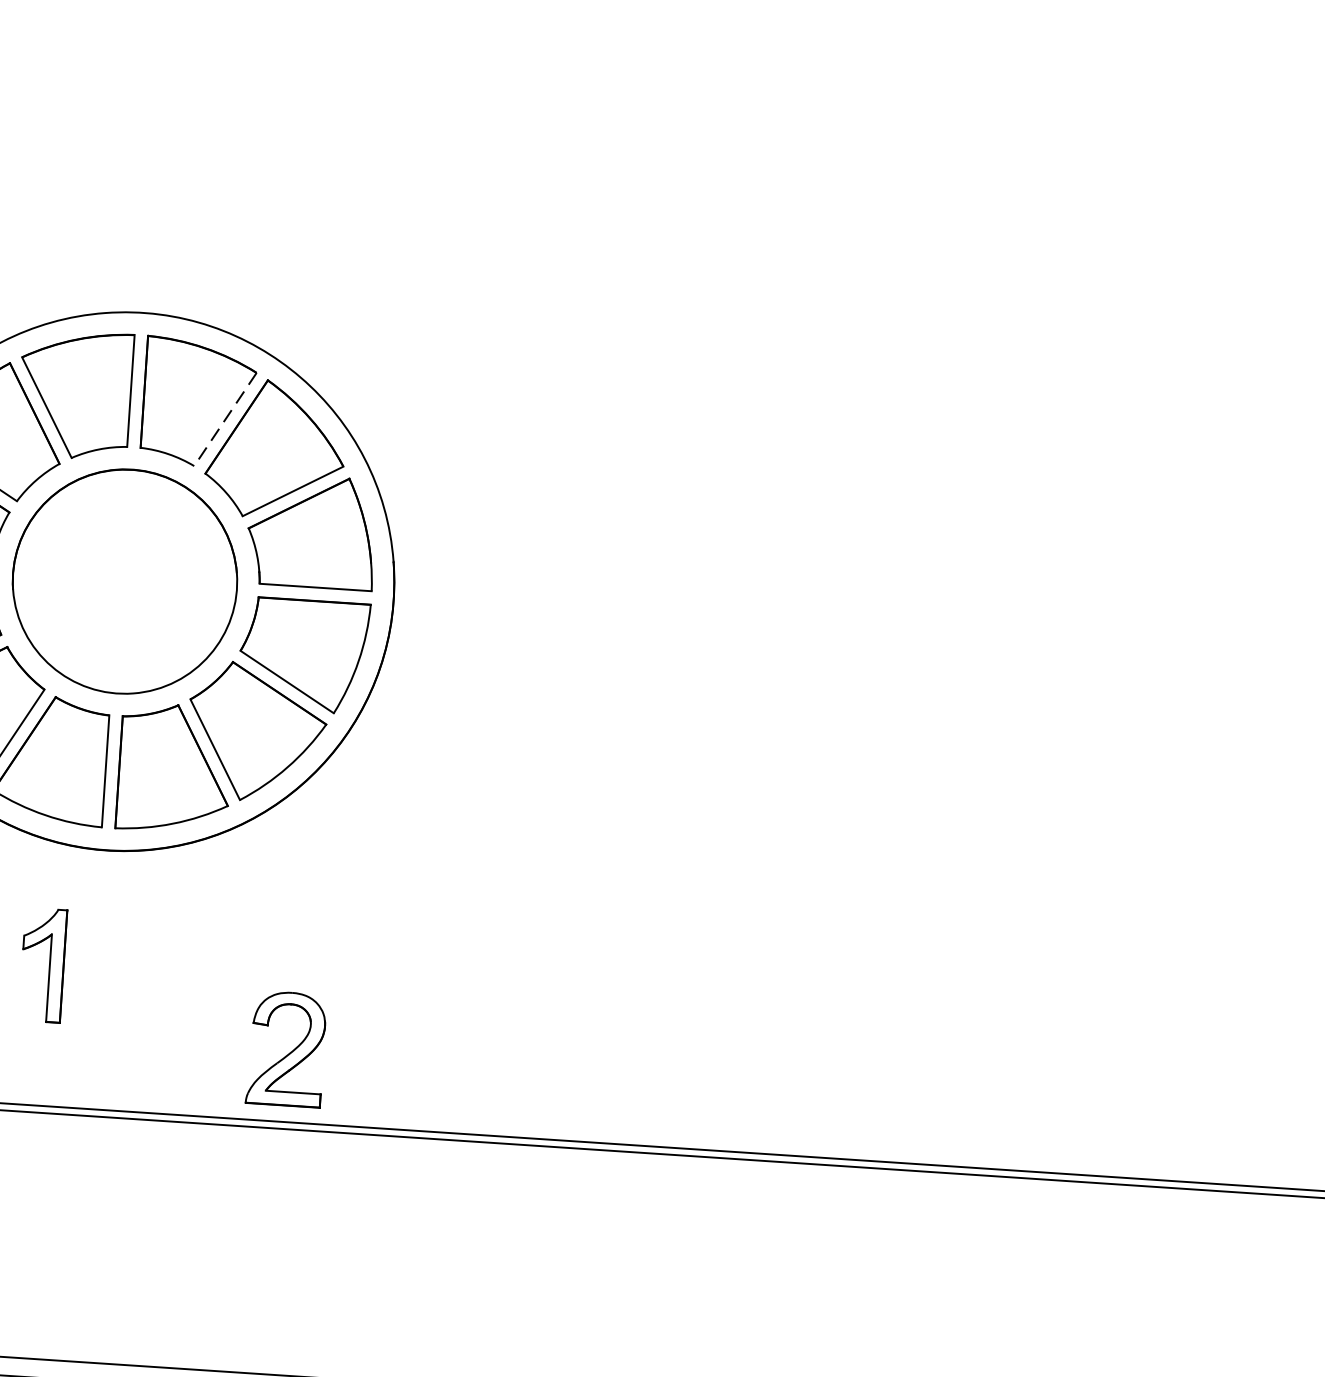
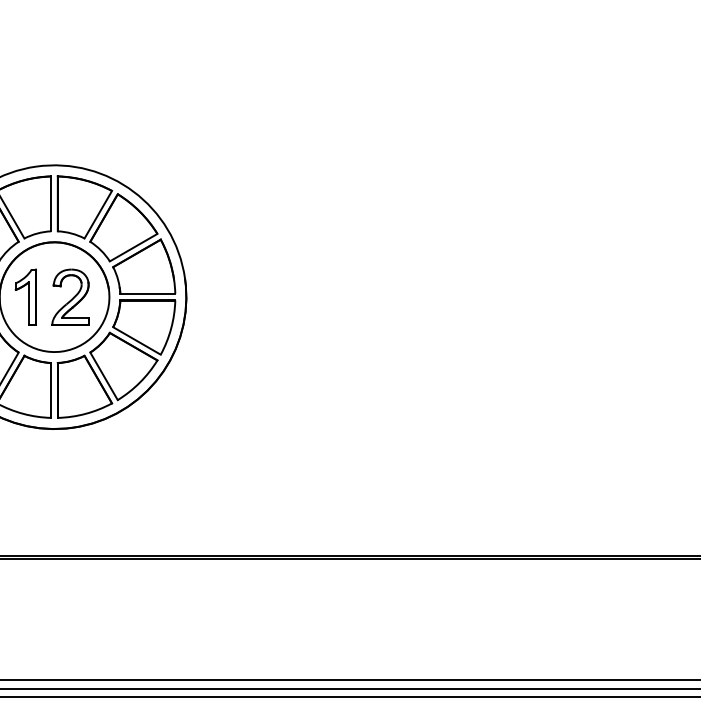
line: (225, 421) -> (98, 215), dashed -> solid
part: (42, 963) -> (25, 296), moved
part: (286, 1047) -> (70, 296), moved

